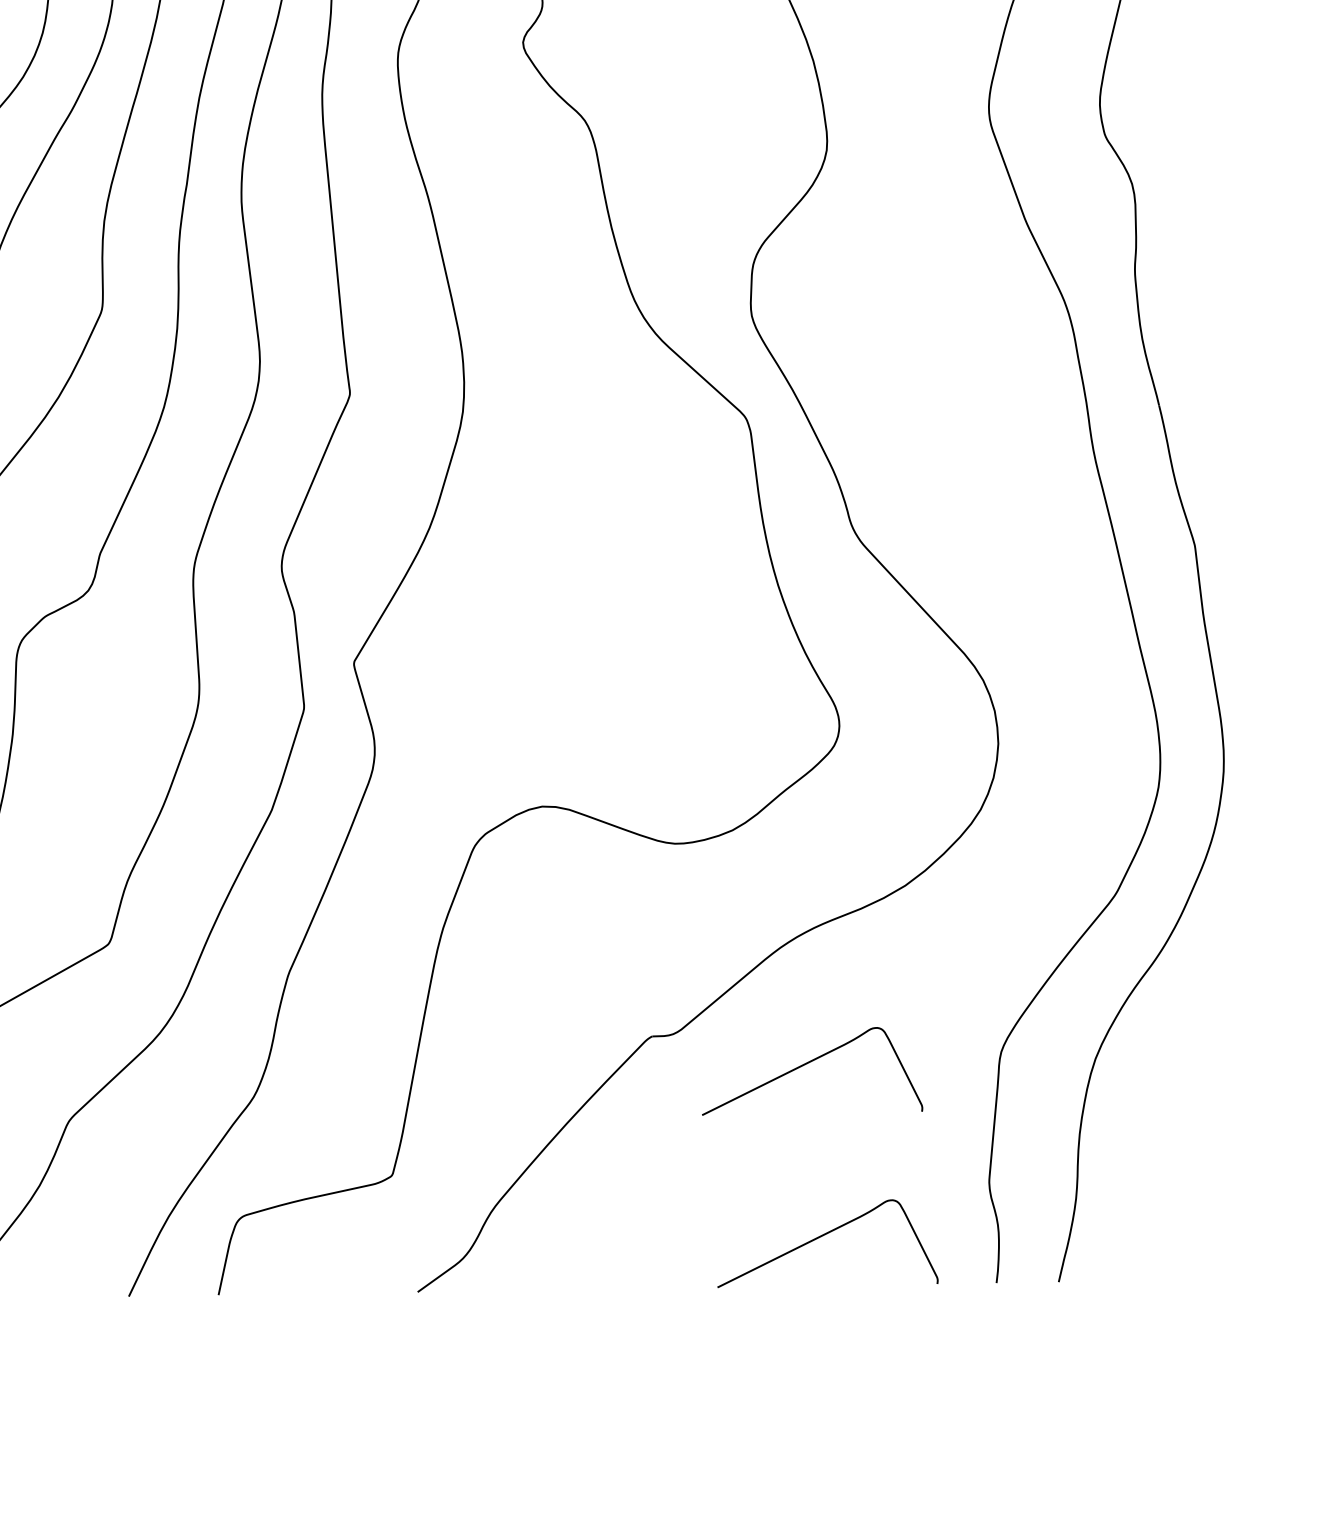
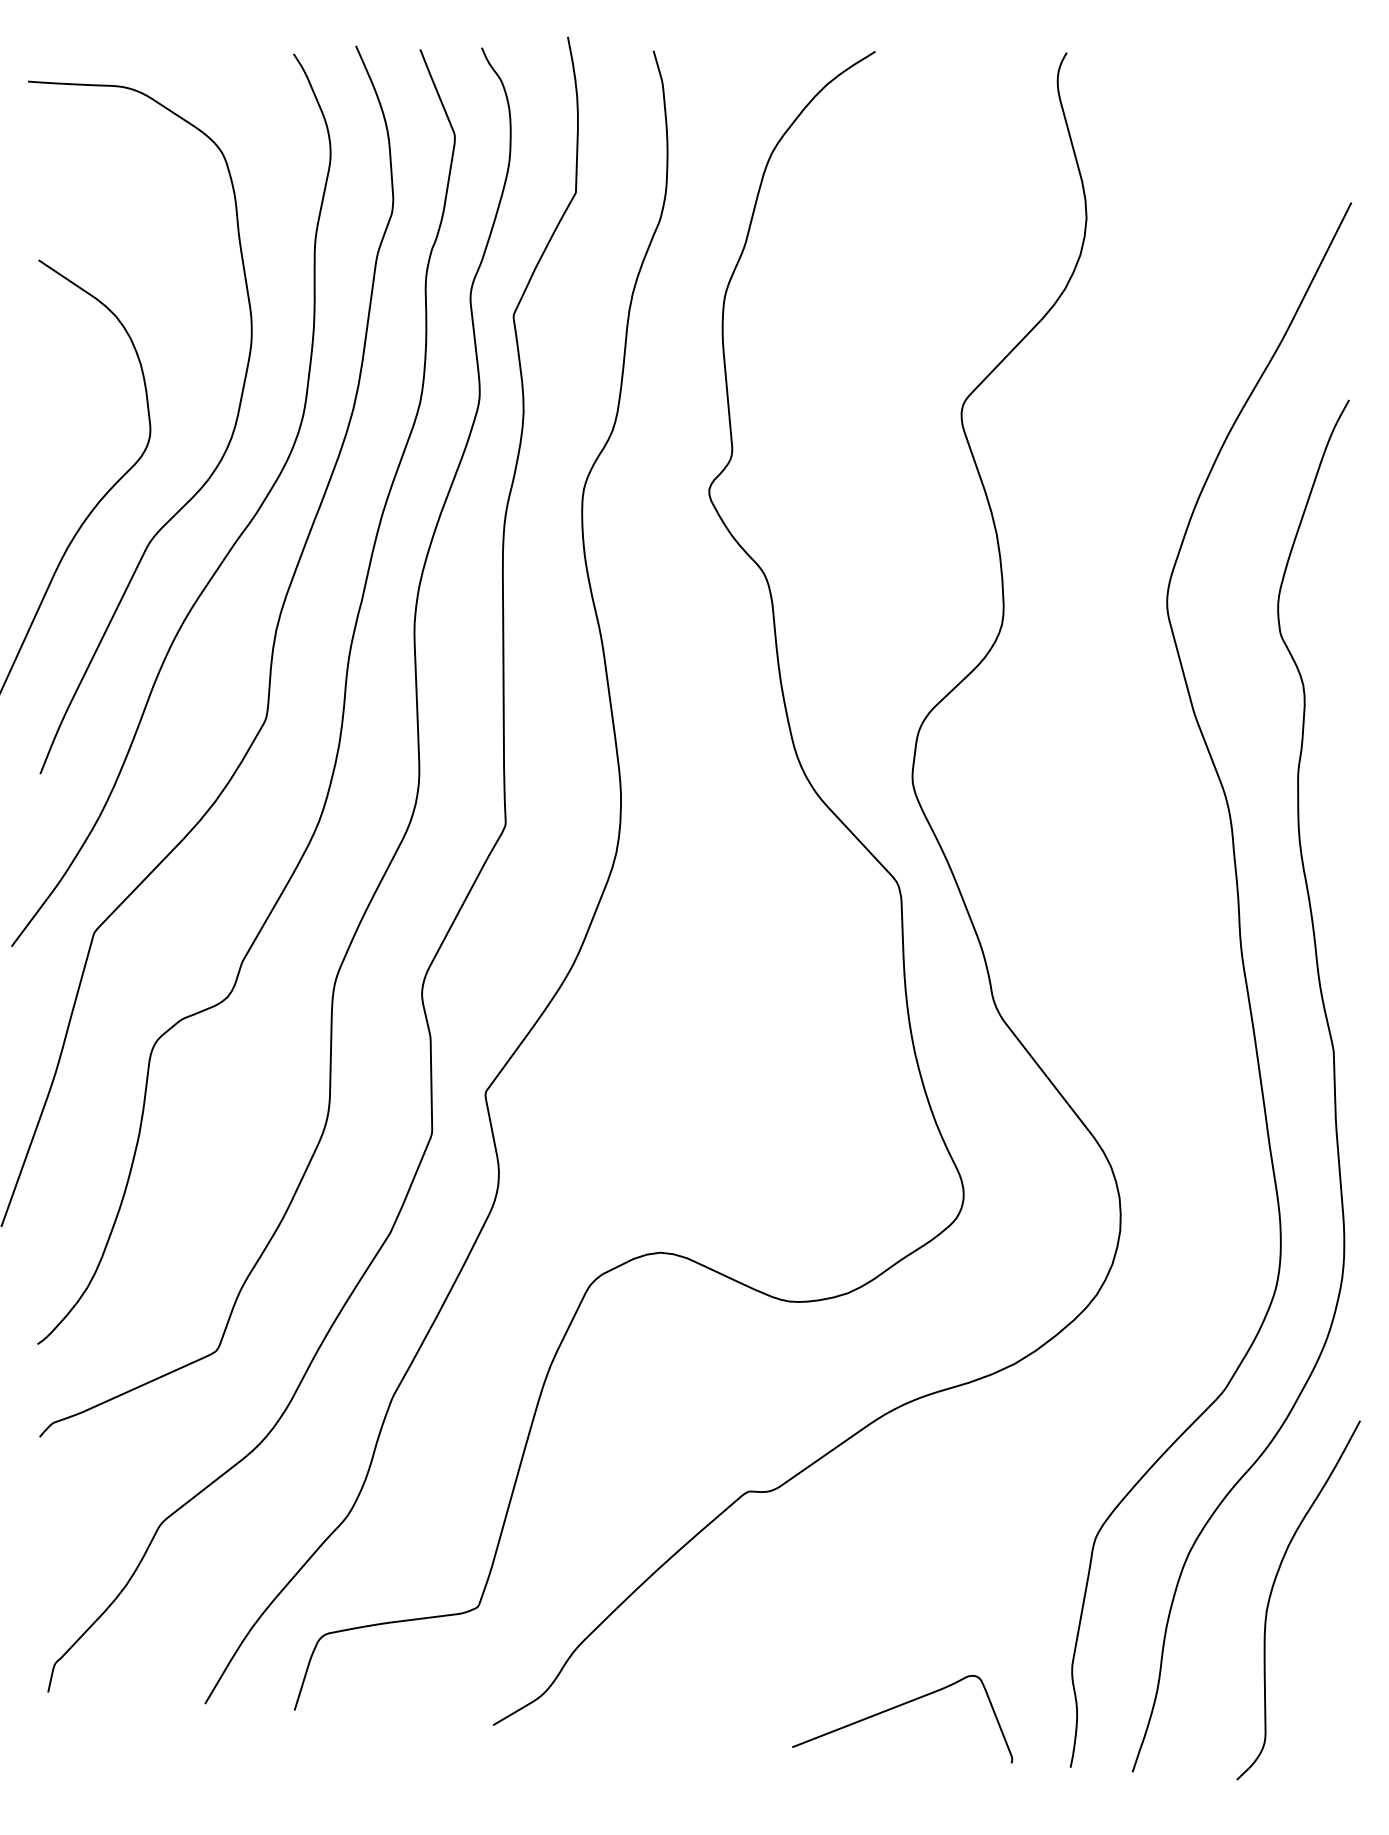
curve: (803, 1066) -> (897, 1534), removed
curve: (1182, 1090) -> (1272, 1592), added

